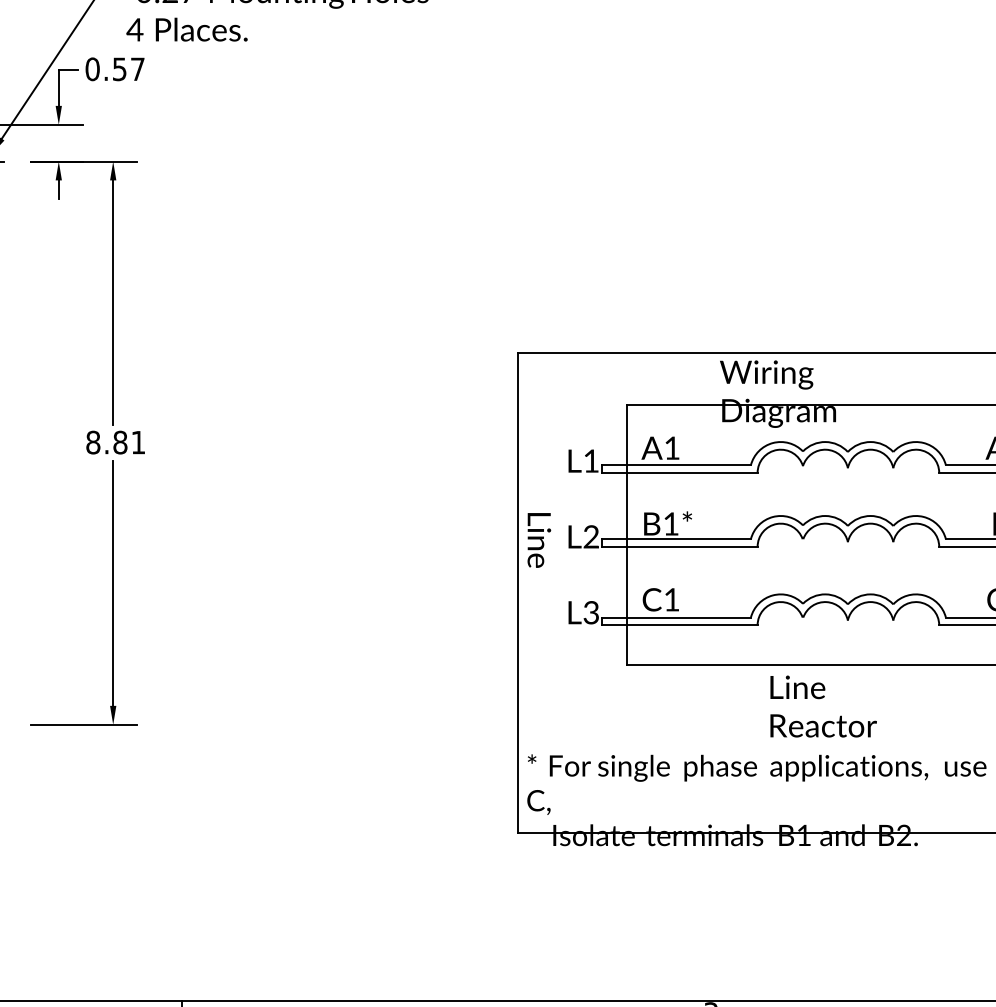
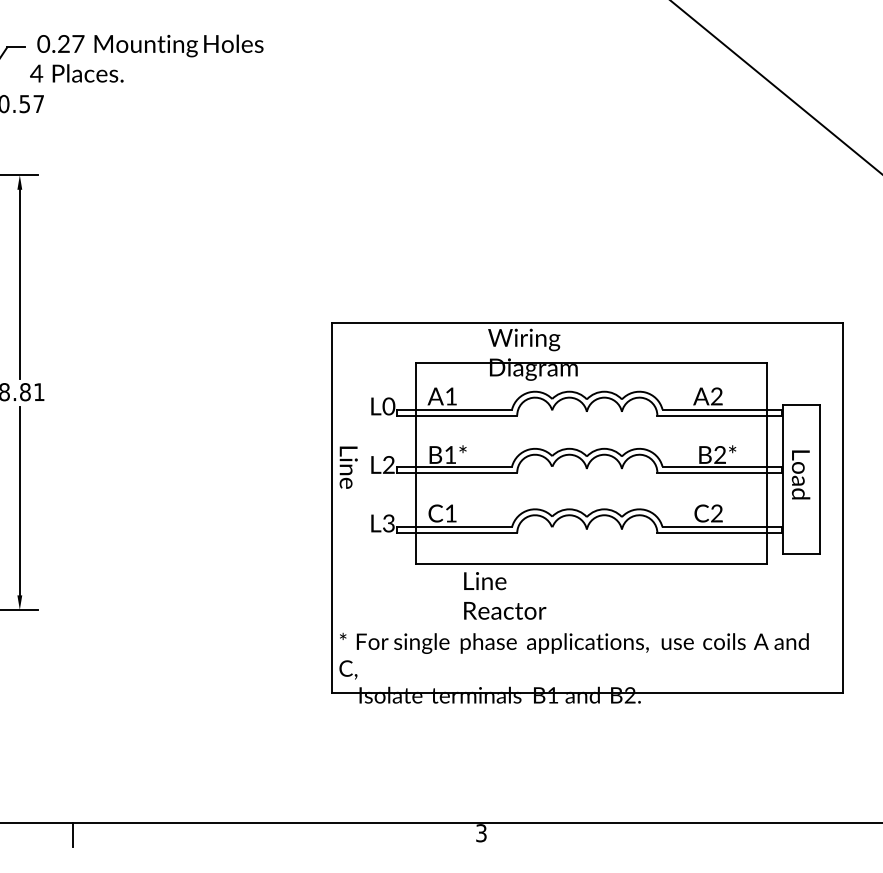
text: (590, 461) -> (388, 406), L1 -> L0
text: (824, 706) -> (505, 595), moved

